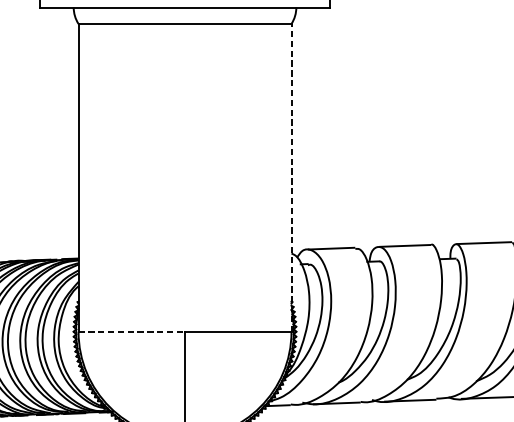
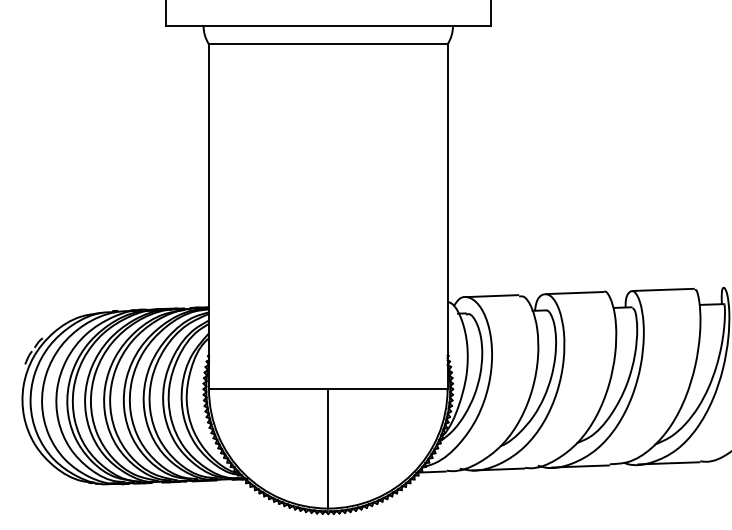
line: (291, 177) -> (447, 216), dashed -> solid
line: (131, 331) -> (268, 389), dashed -> solid

